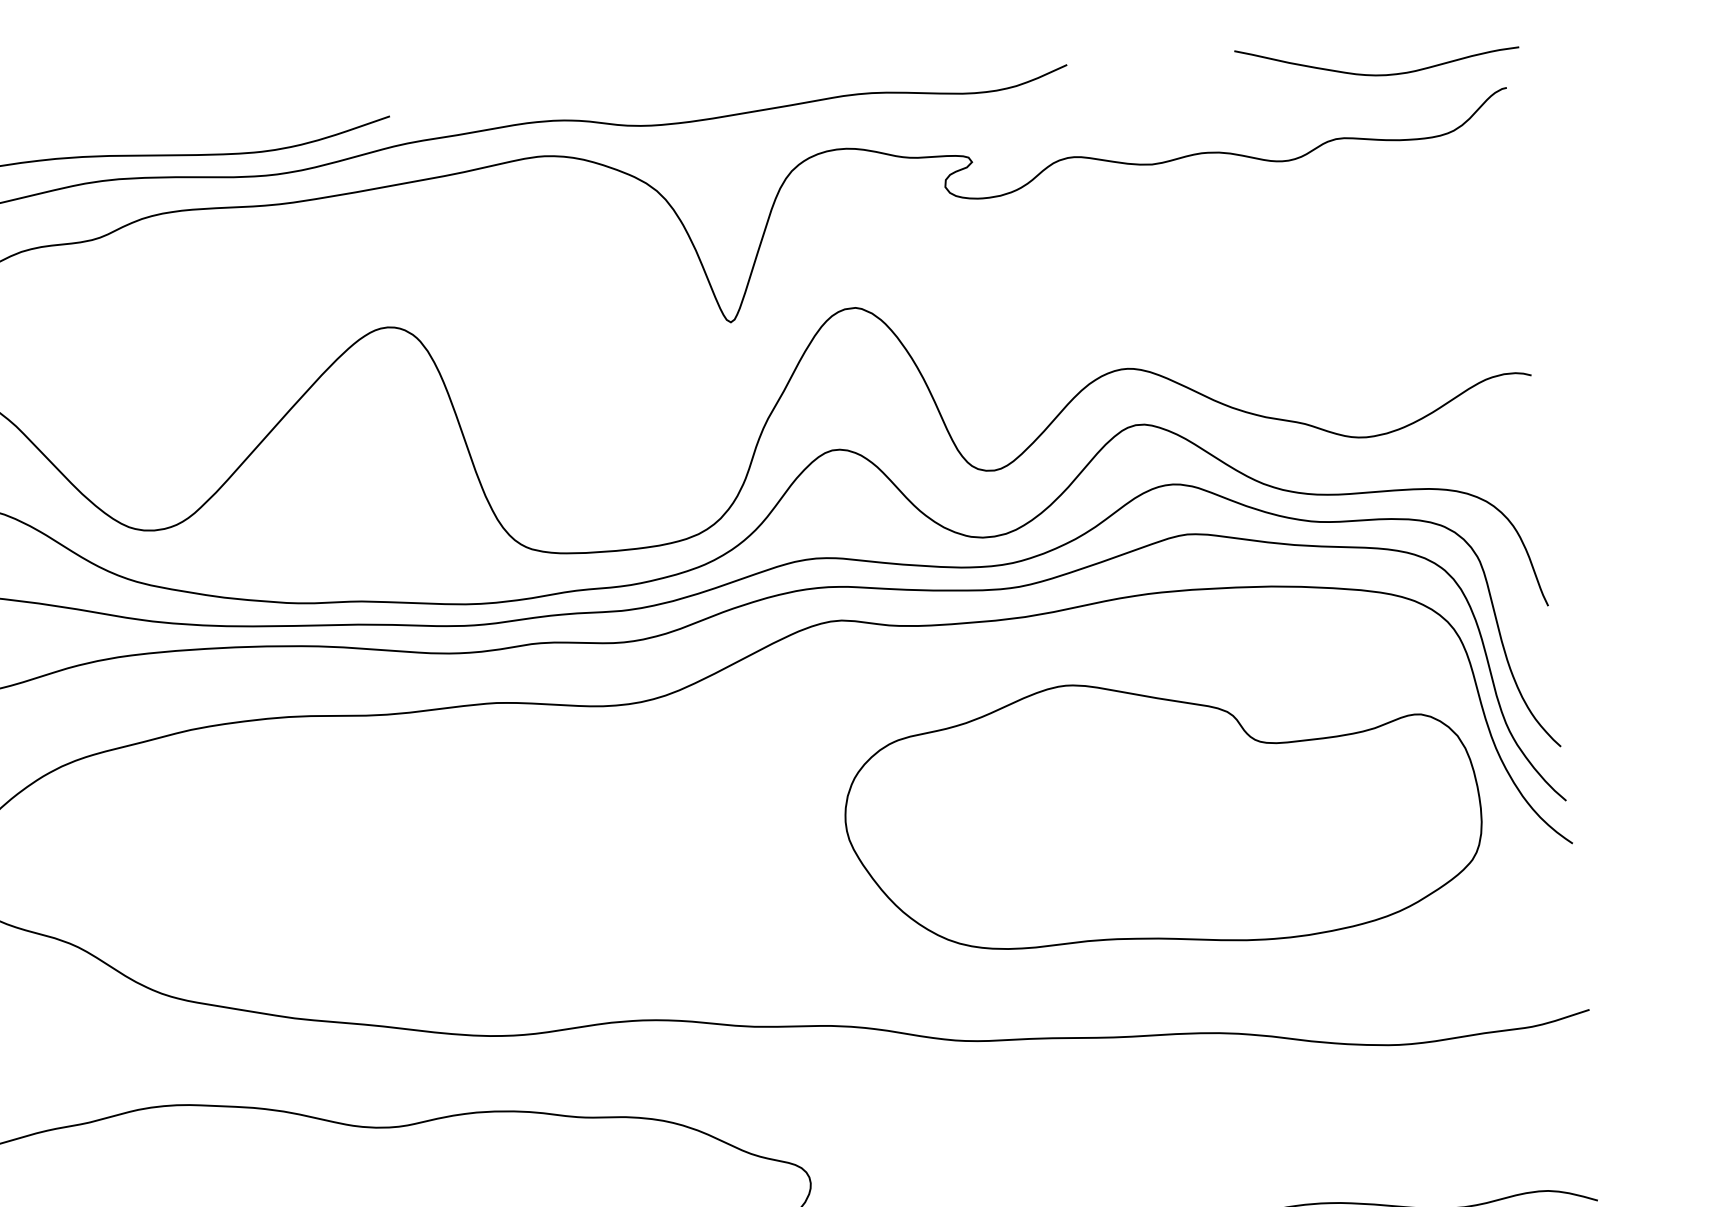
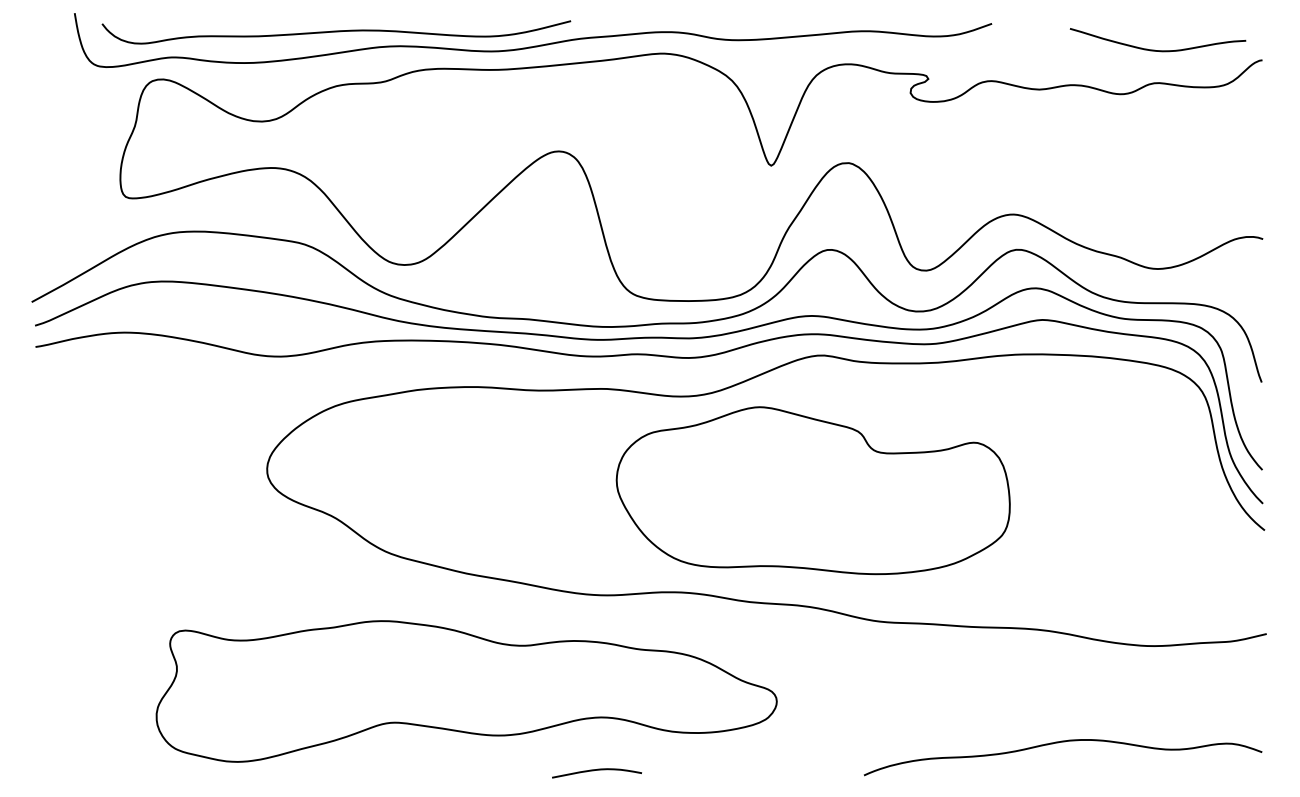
curve: (1372, 73) -> (1154, 49), moved
part: (1161, 812) -> (812, 490), moved

